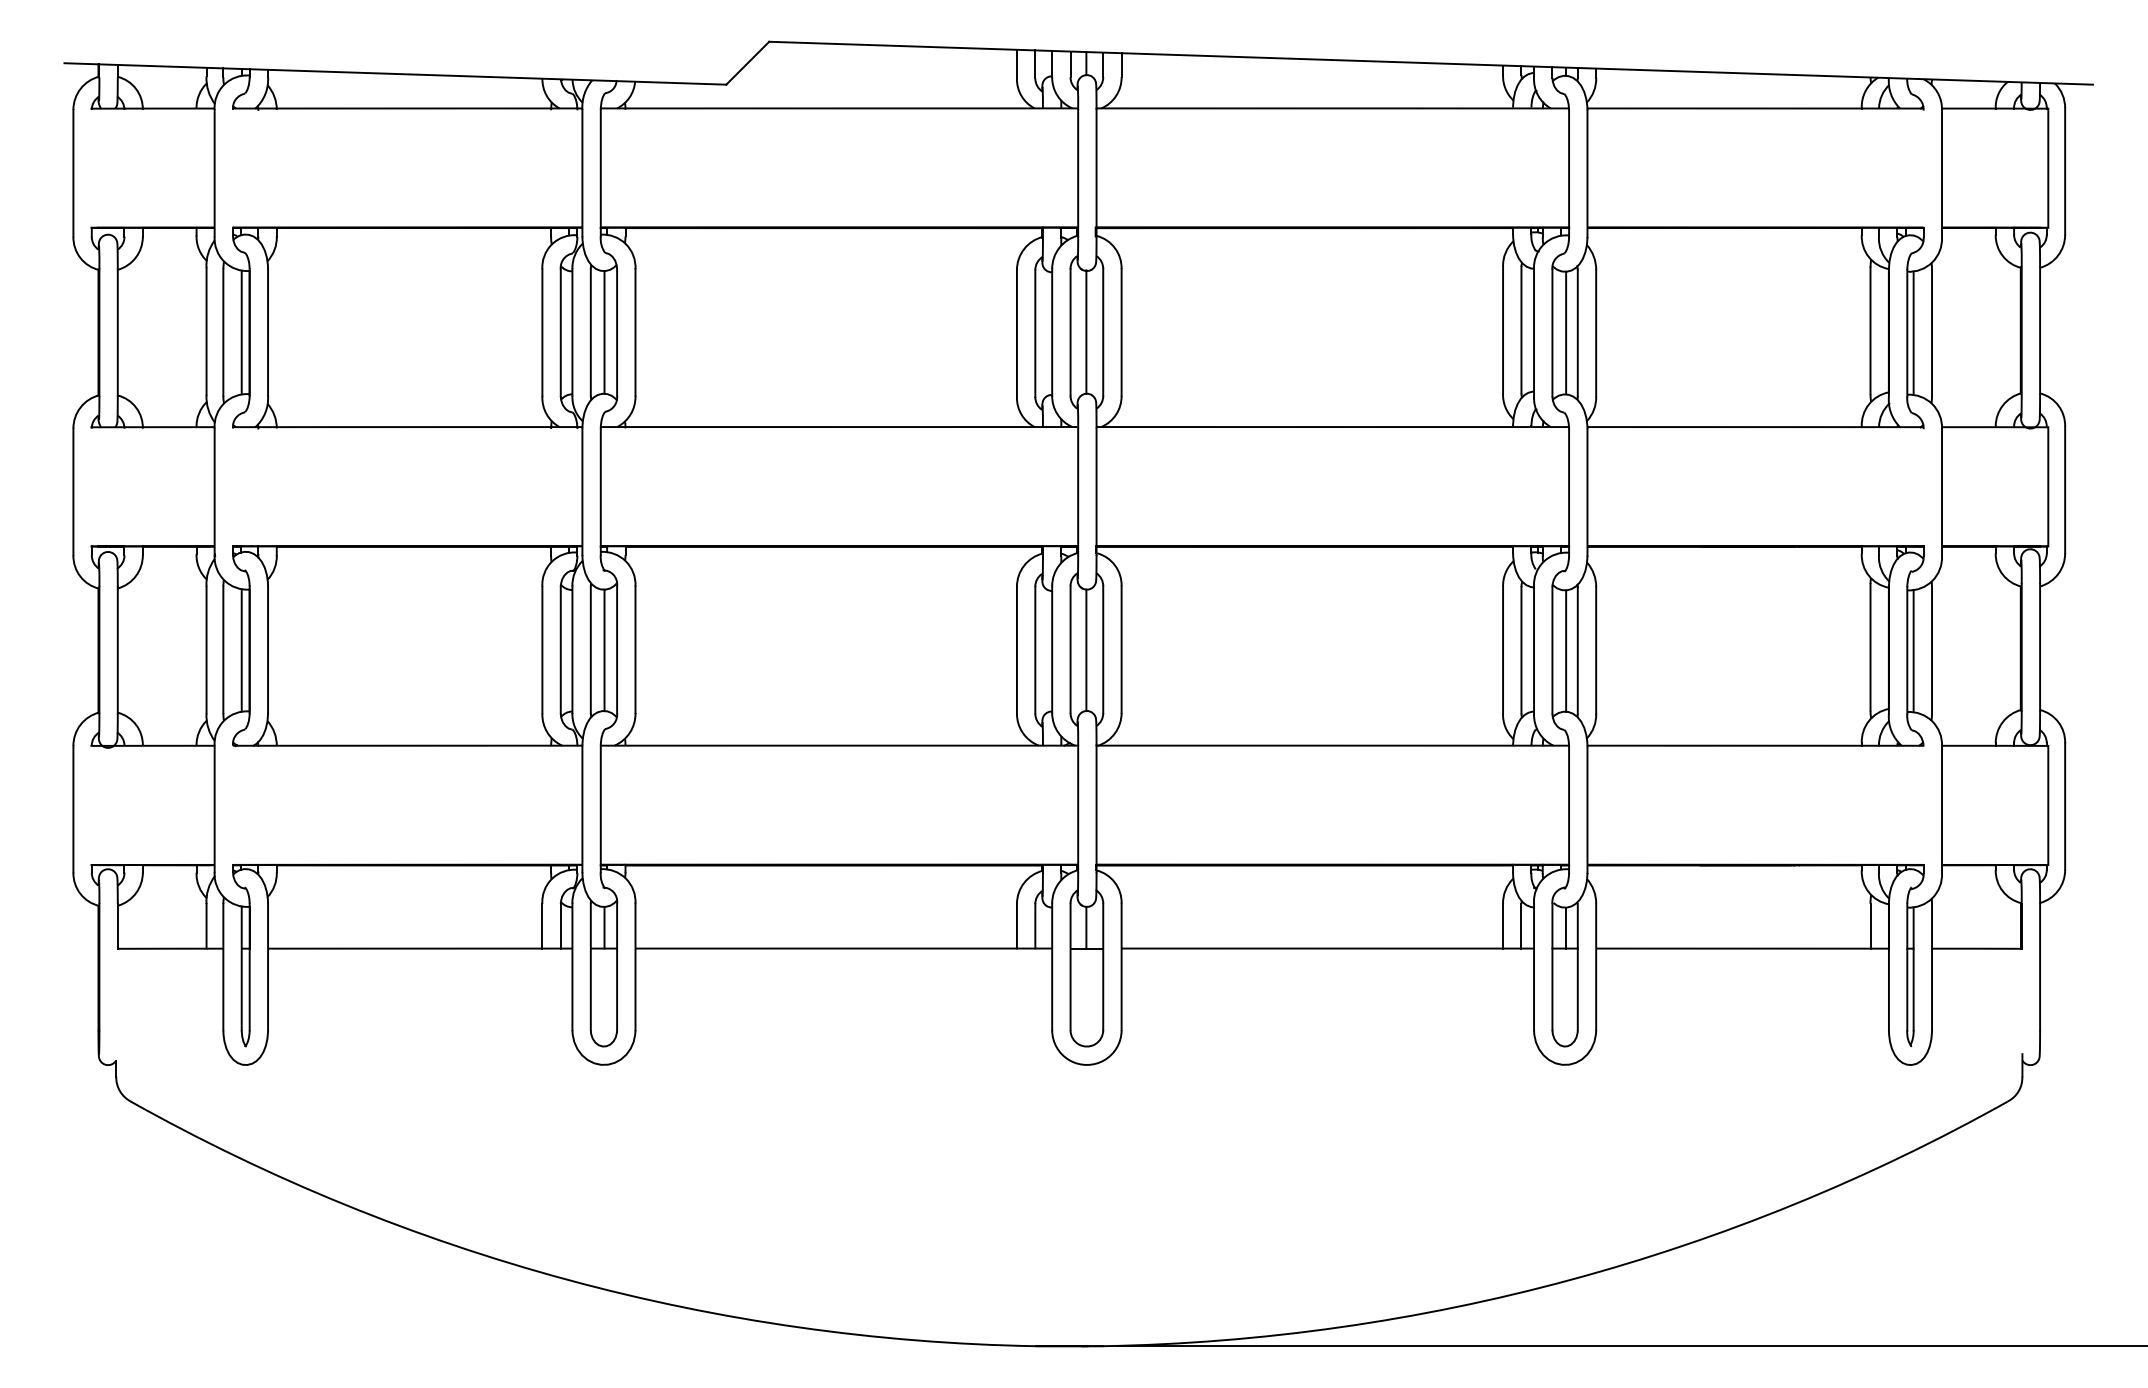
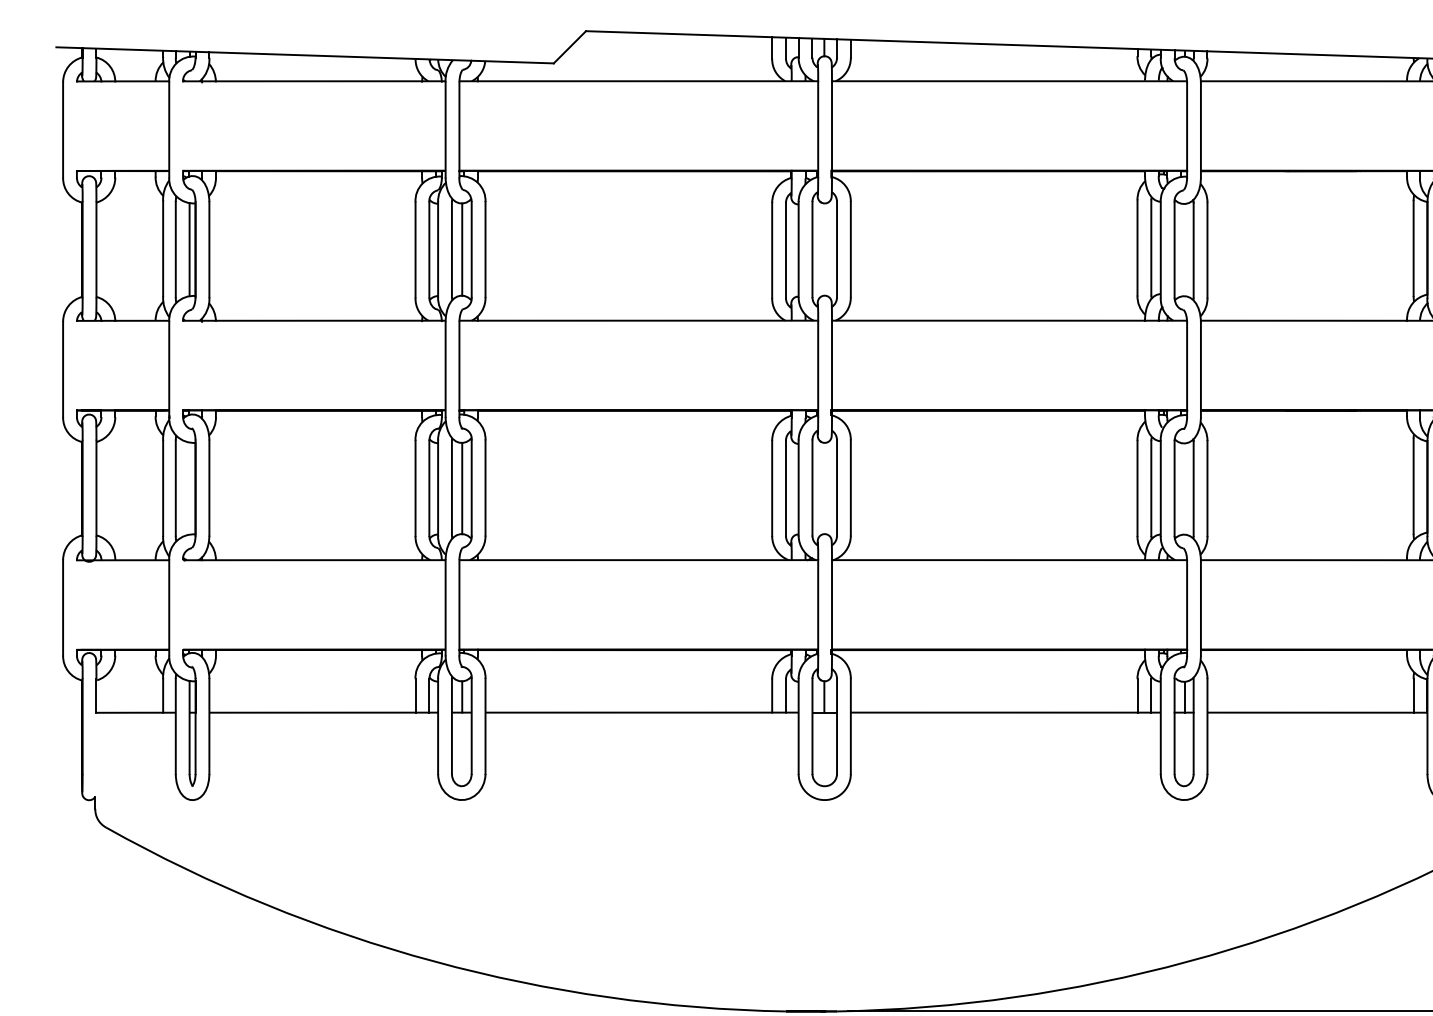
line: (1086, 331) -> (824, 248), removed
line: (1566, 332) -> (1185, 249), removed
line: (241, 650) -> (189, 488), removed
line: (1086, 650) -> (824, 488), removed
line: (1566, 650) -> (1185, 488), removed

